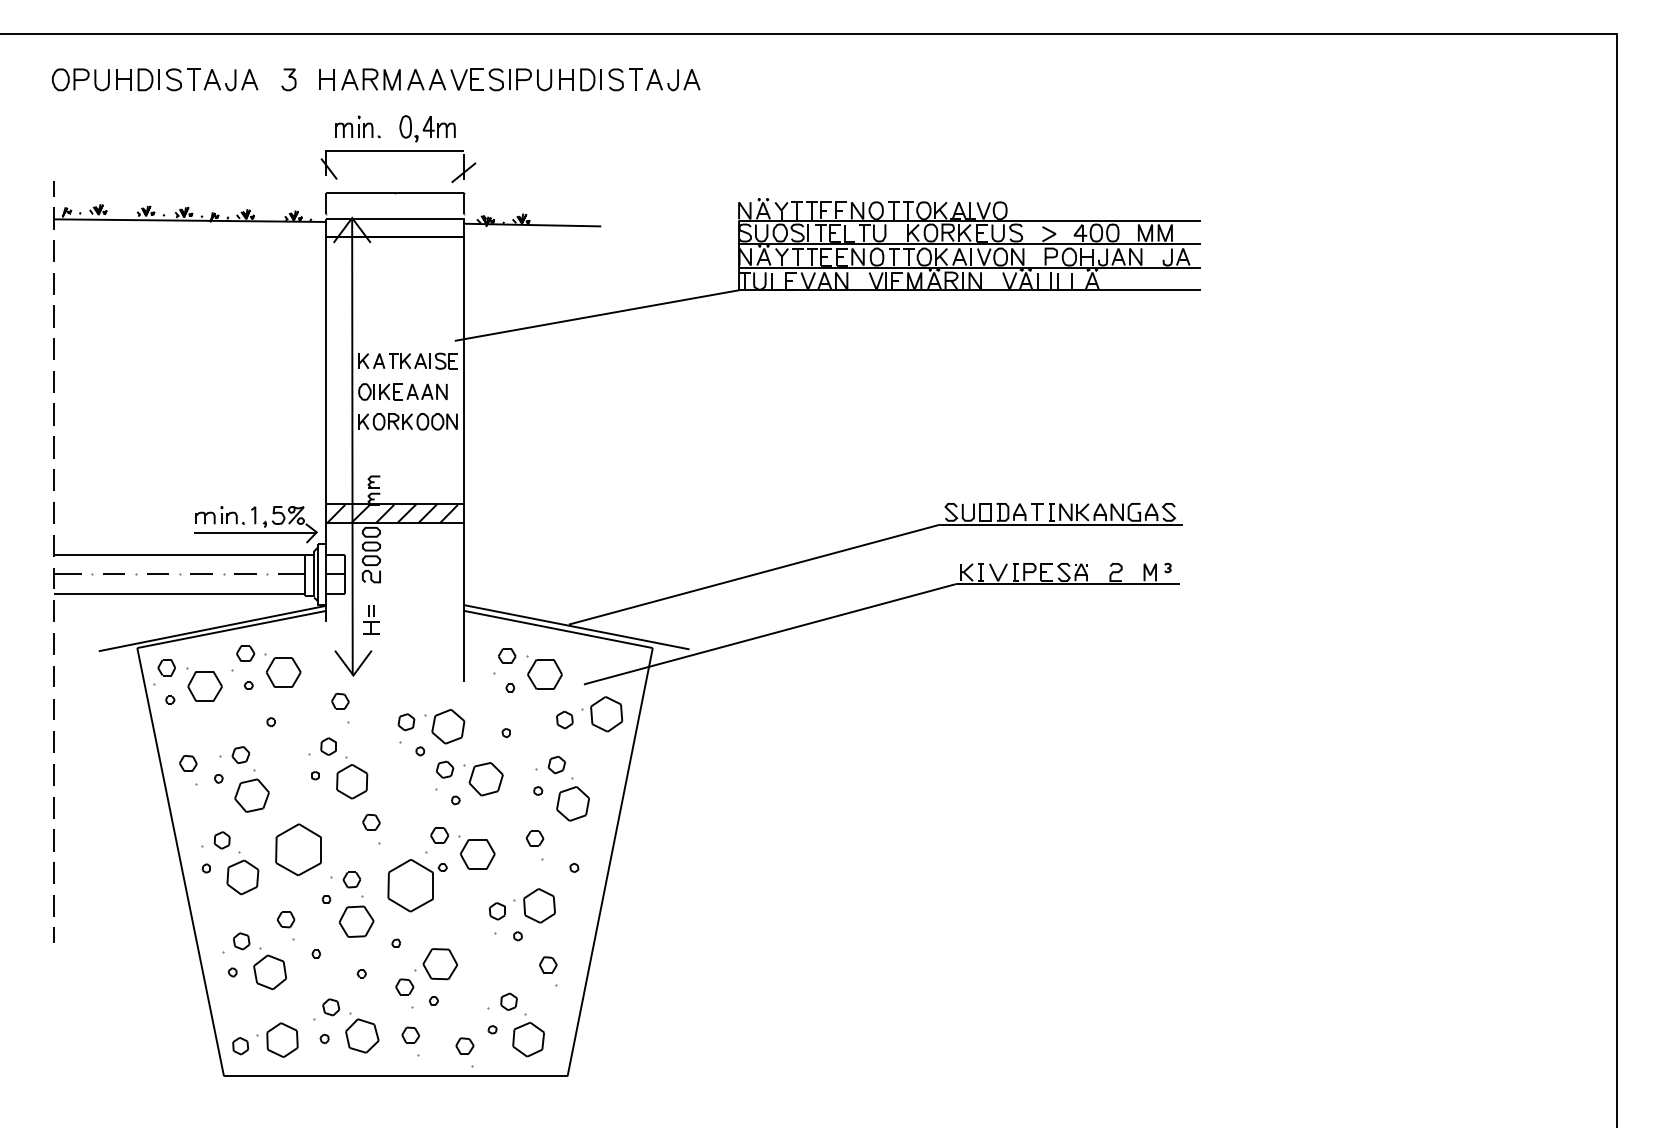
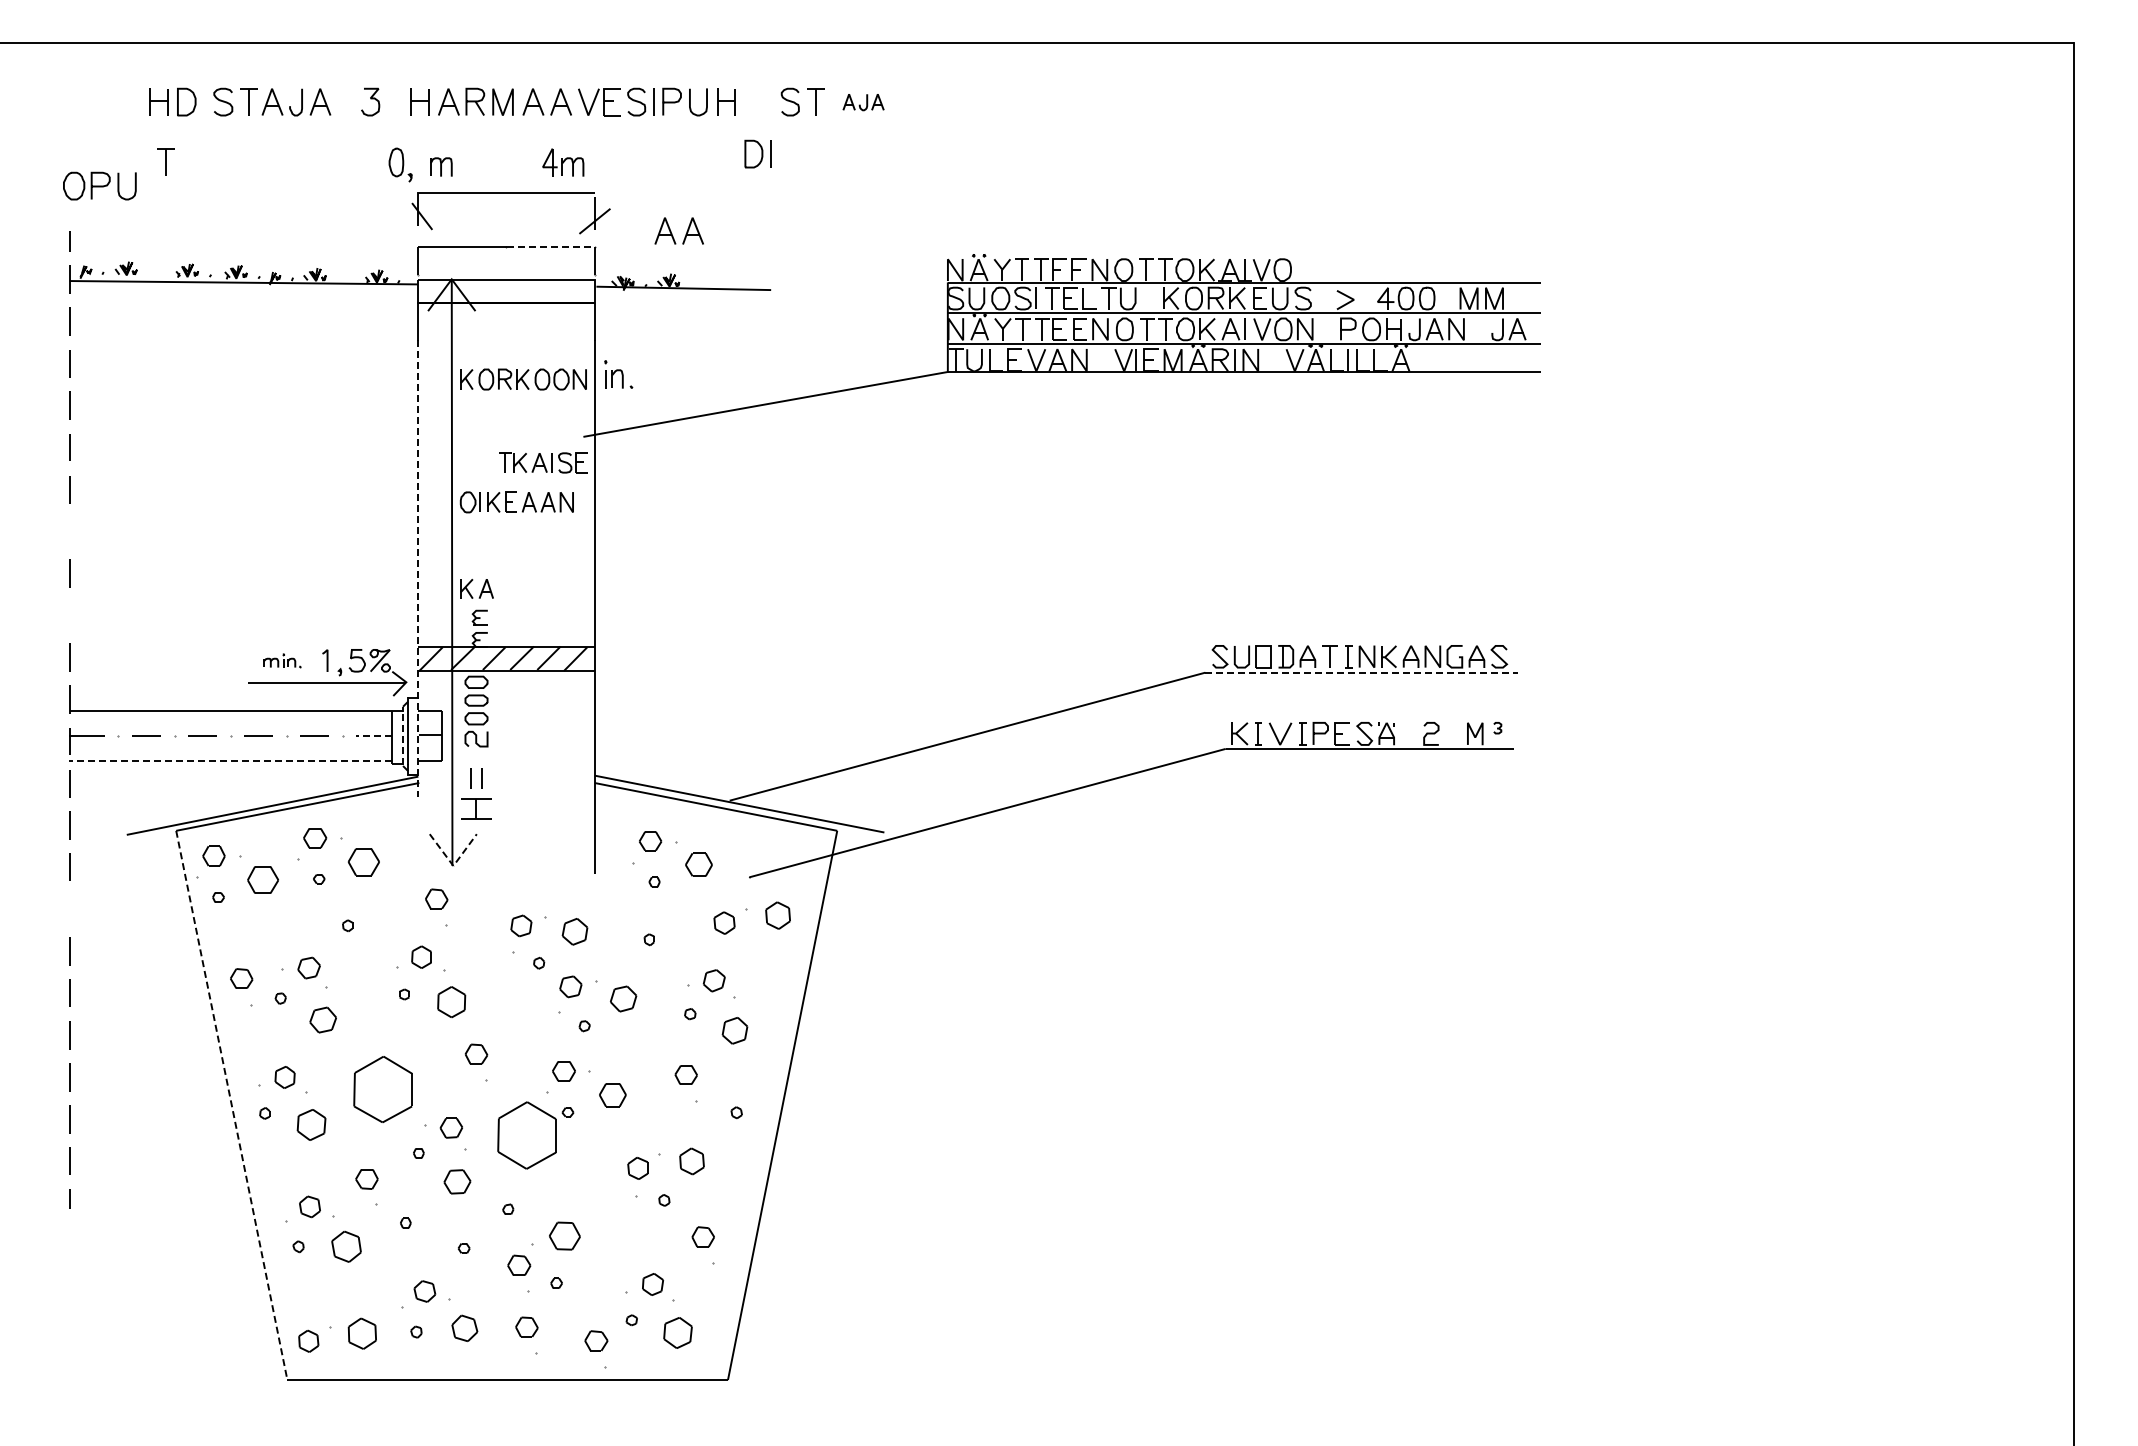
part: (80, 79) -> (99, 185), moved
line: (159, 79) -> (204, 101), removed
part: (590, 79) -> (757, 153), moved
part: (673, 80) -> (863, 102), size x0.6
part: (128, 126) -> (165, 161), added
part: (369, 126) -> (618, 374), moved
part: (408, 128) -> (400, 164), moved
part: (524, 182) -> (672, 233), added
line: (429, 192) -> (551, 246), solid -> dashed
part: (371, 360) -> (476, 588), moved
line: (54, 414) -> (69, 531), removed
part: (408, 421) -> (523, 379), moved
line: (326, 443) -> (418, 568), solid -> dashed
line: (54, 480) -> (69, 615), removed
part: (220, 515) -> (282, 660), size x0.6
line: (1062, 524) -> (1362, 672), solid -> dashed
line: (291, 573) -> (373, 735), solid -> dashed
line: (314, 575) -> (403, 737), solid -> dashed
line: (179, 593) -> (230, 760), solid -> dashed
part: (371, 618) -> (476, 793), size x1.4
part: (283, 672) -> (363, 861), size x0.7
part: (544, 674) -> (698, 864), size x0.6
line: (353, 675) -> (453, 866), solid -> dashed
part: (204, 686) -> (262, 879), size x0.7
line: (54, 709) -> (69, 909), removed
part: (606, 714) -> (777, 915), size x0.6
part: (447, 726) -> (574, 931), size x0.6
part: (486, 778) -> (623, 998), size x0.6
part: (351, 781) -> (451, 1001), size x0.7
part: (251, 795) -> (322, 1019), size x0.6
part: (572, 803) -> (734, 1030), size x0.6
part: (477, 853) -> (612, 1094), size x0.6
line: (180, 862) -> (231, 1105), solid -> dashed
part: (242, 877) -> (311, 1124), size x0.7
part: (539, 905) -> (691, 1161), size x0.6
part: (356, 921) -> (457, 1181), size x0.6
part: (440, 963) -> (564, 1235), size x0.7
part: (270, 972) -> (346, 1246), size x0.7
part: (362, 1036) -> (464, 1328), size x0.6
part: (528, 1039) -> (677, 1332), size x0.7
part: (282, 1040) -> (362, 1333), size x0.7

